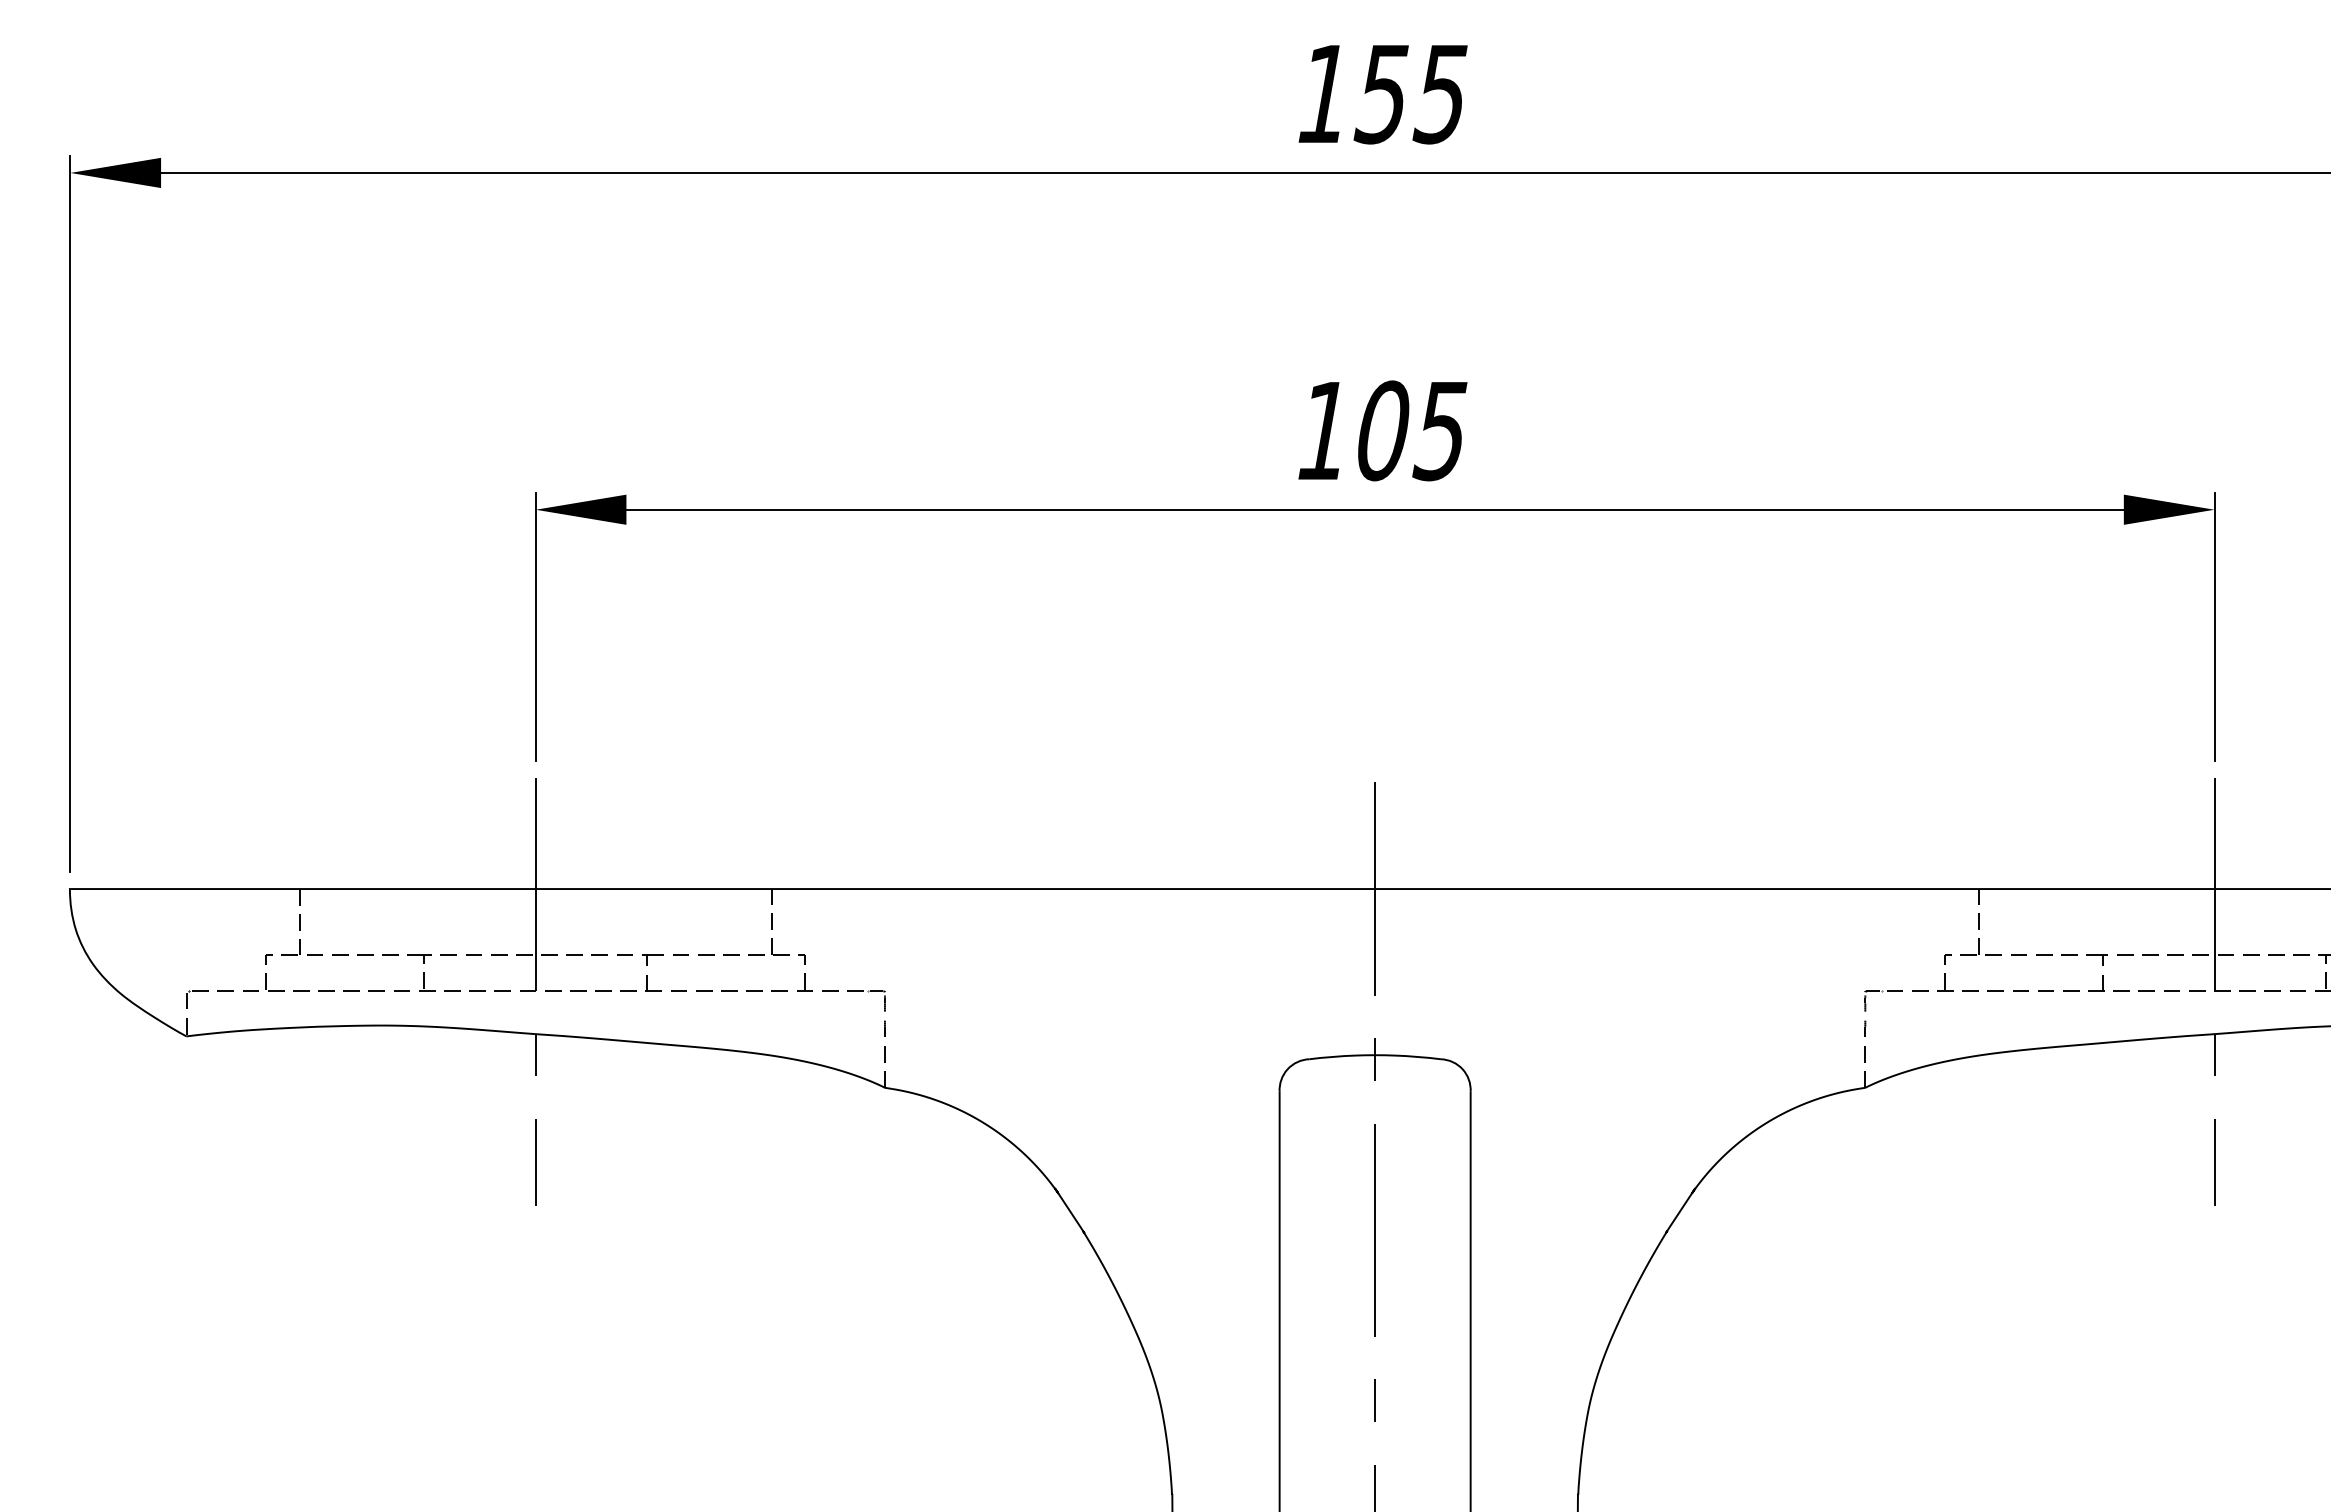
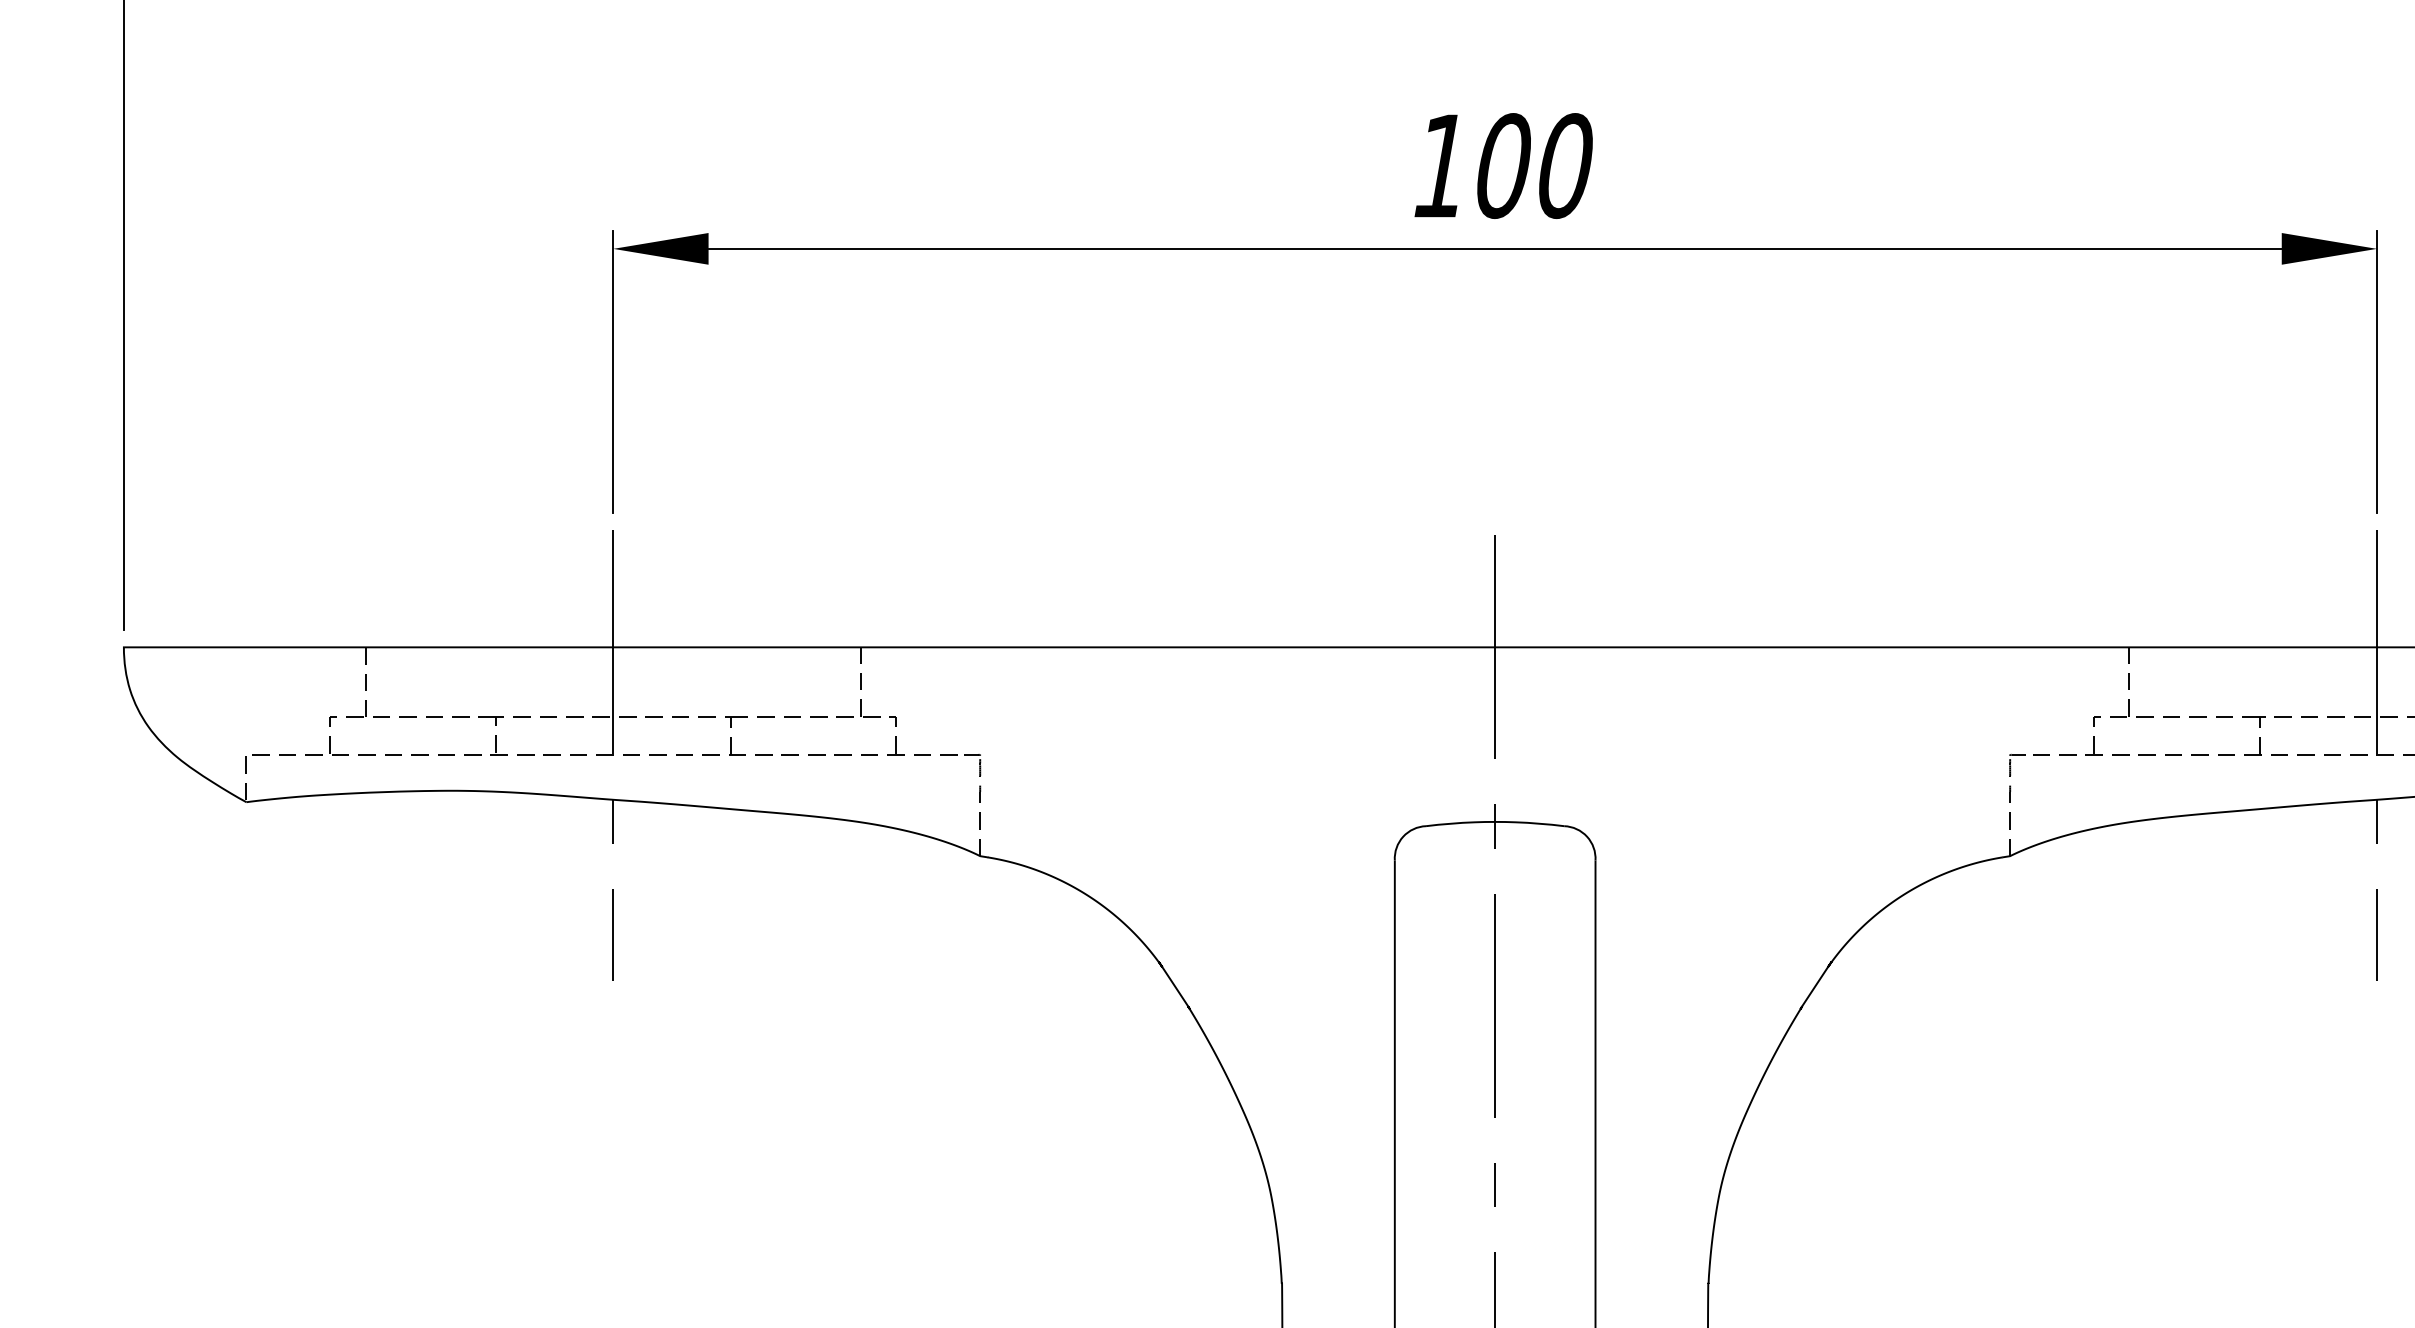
text: (1440, 430) -> (1563, 165), 105 -> 100

